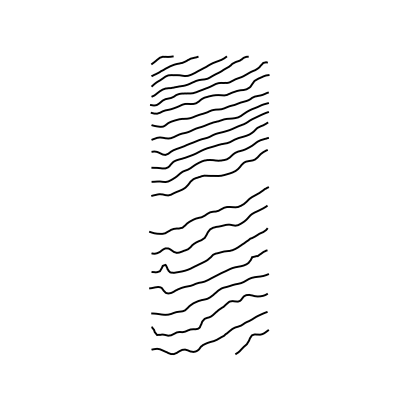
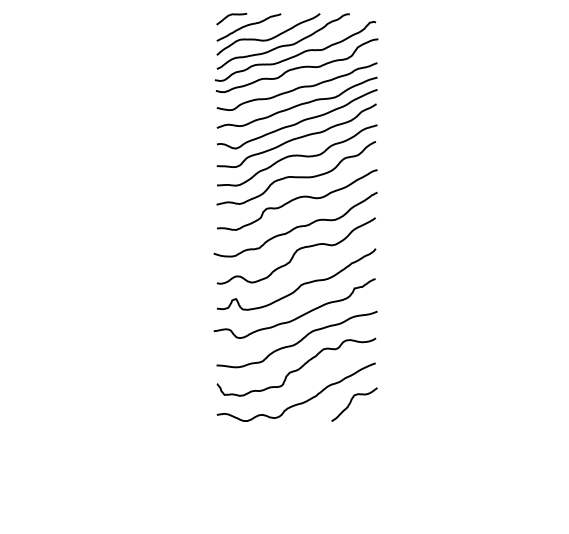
curve: (209, 192) -> (296, 199), added

